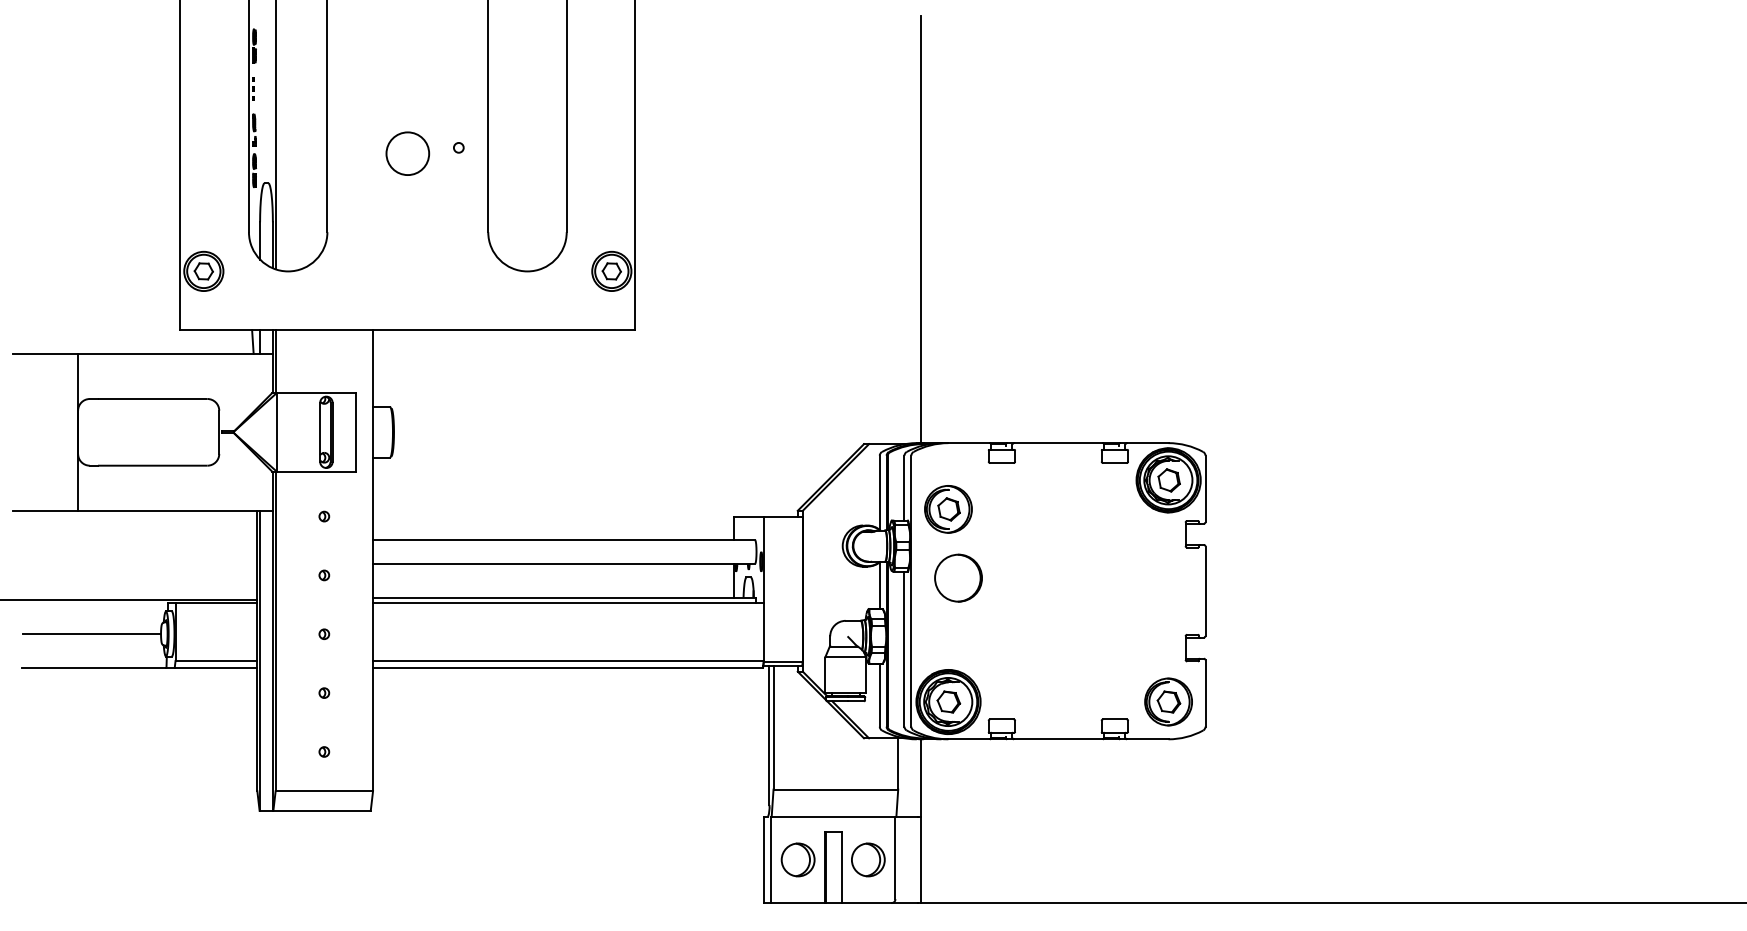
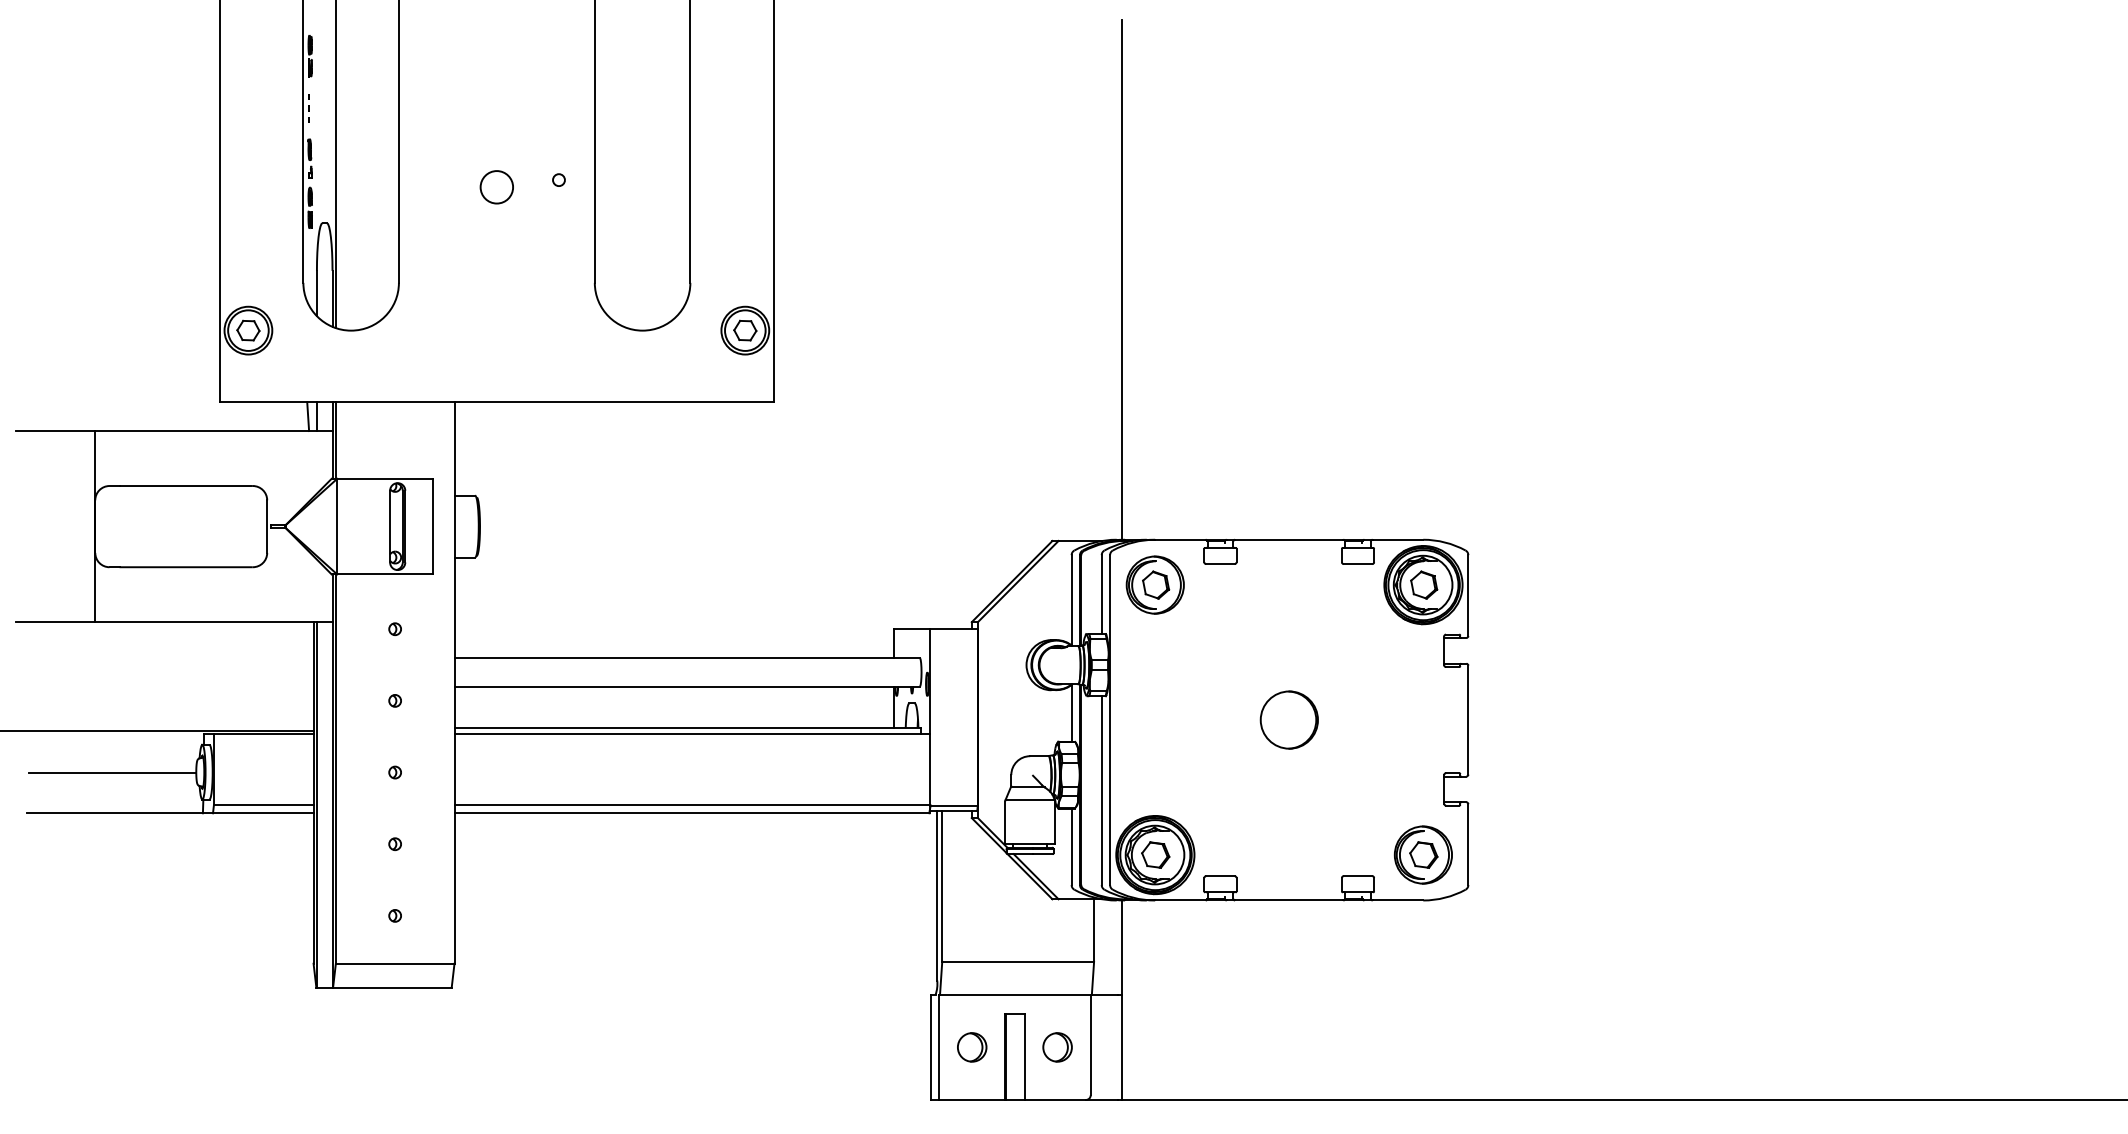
circle: (407, 153) -> (496, 187), size x0.62
part: (948, 509) -> (1155, 585), moved
part: (958, 577) -> (1289, 719), moved
part: (797, 859) -> (971, 1046), size x0.71
part: (867, 859) -> (1056, 1046), size x0.71

